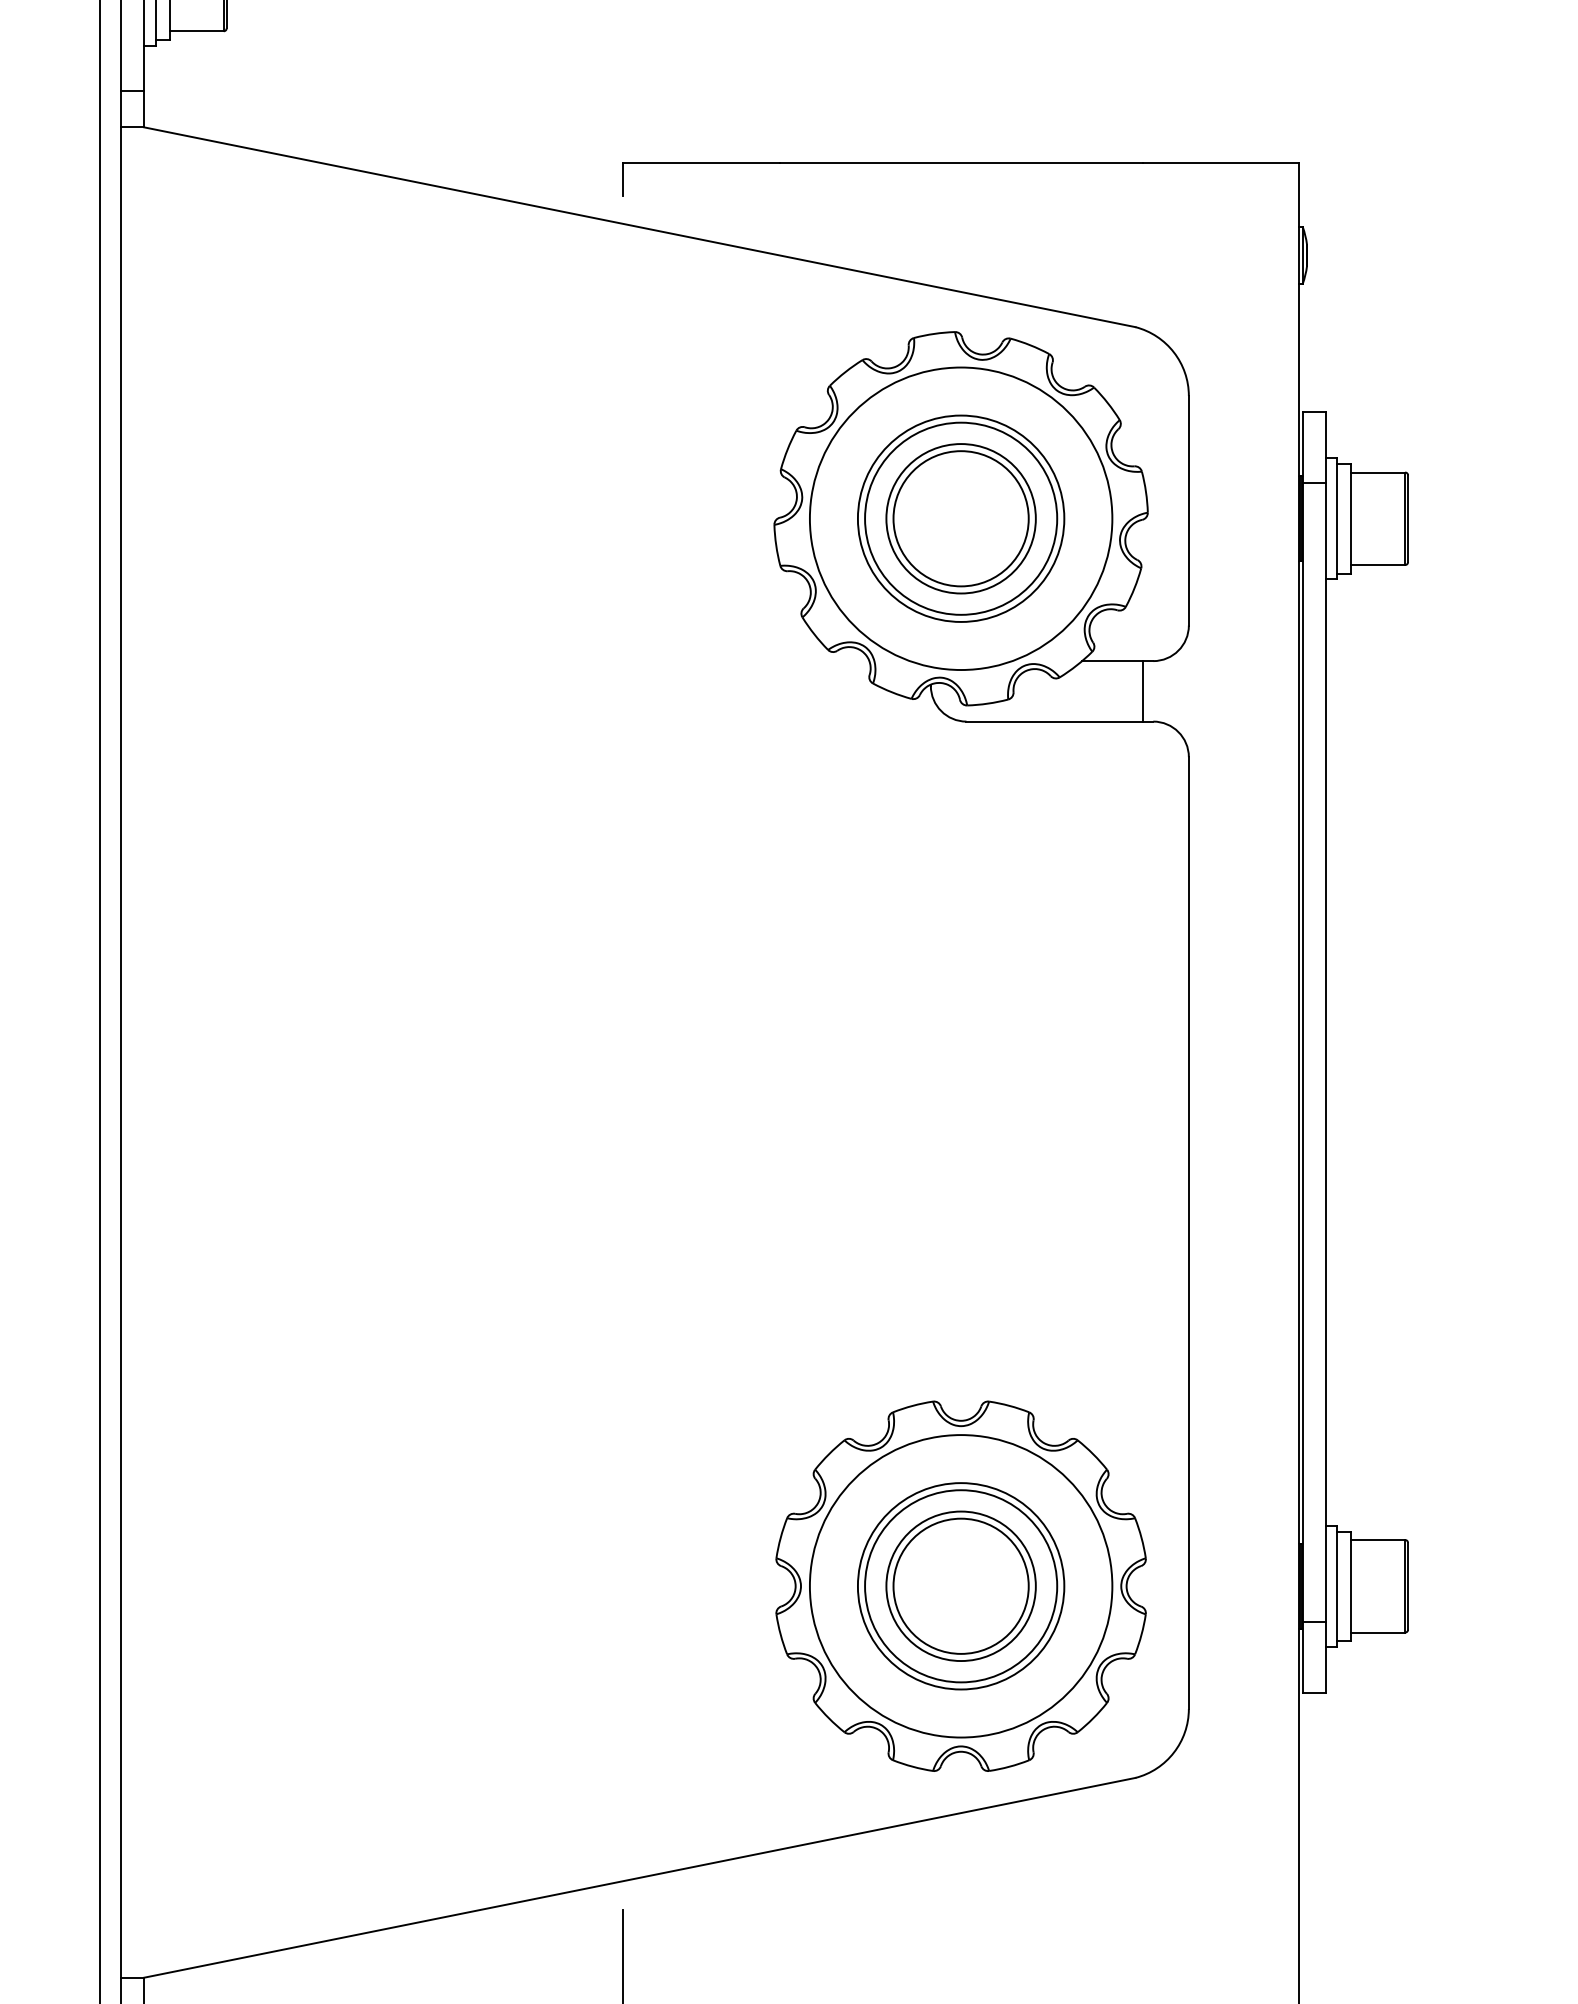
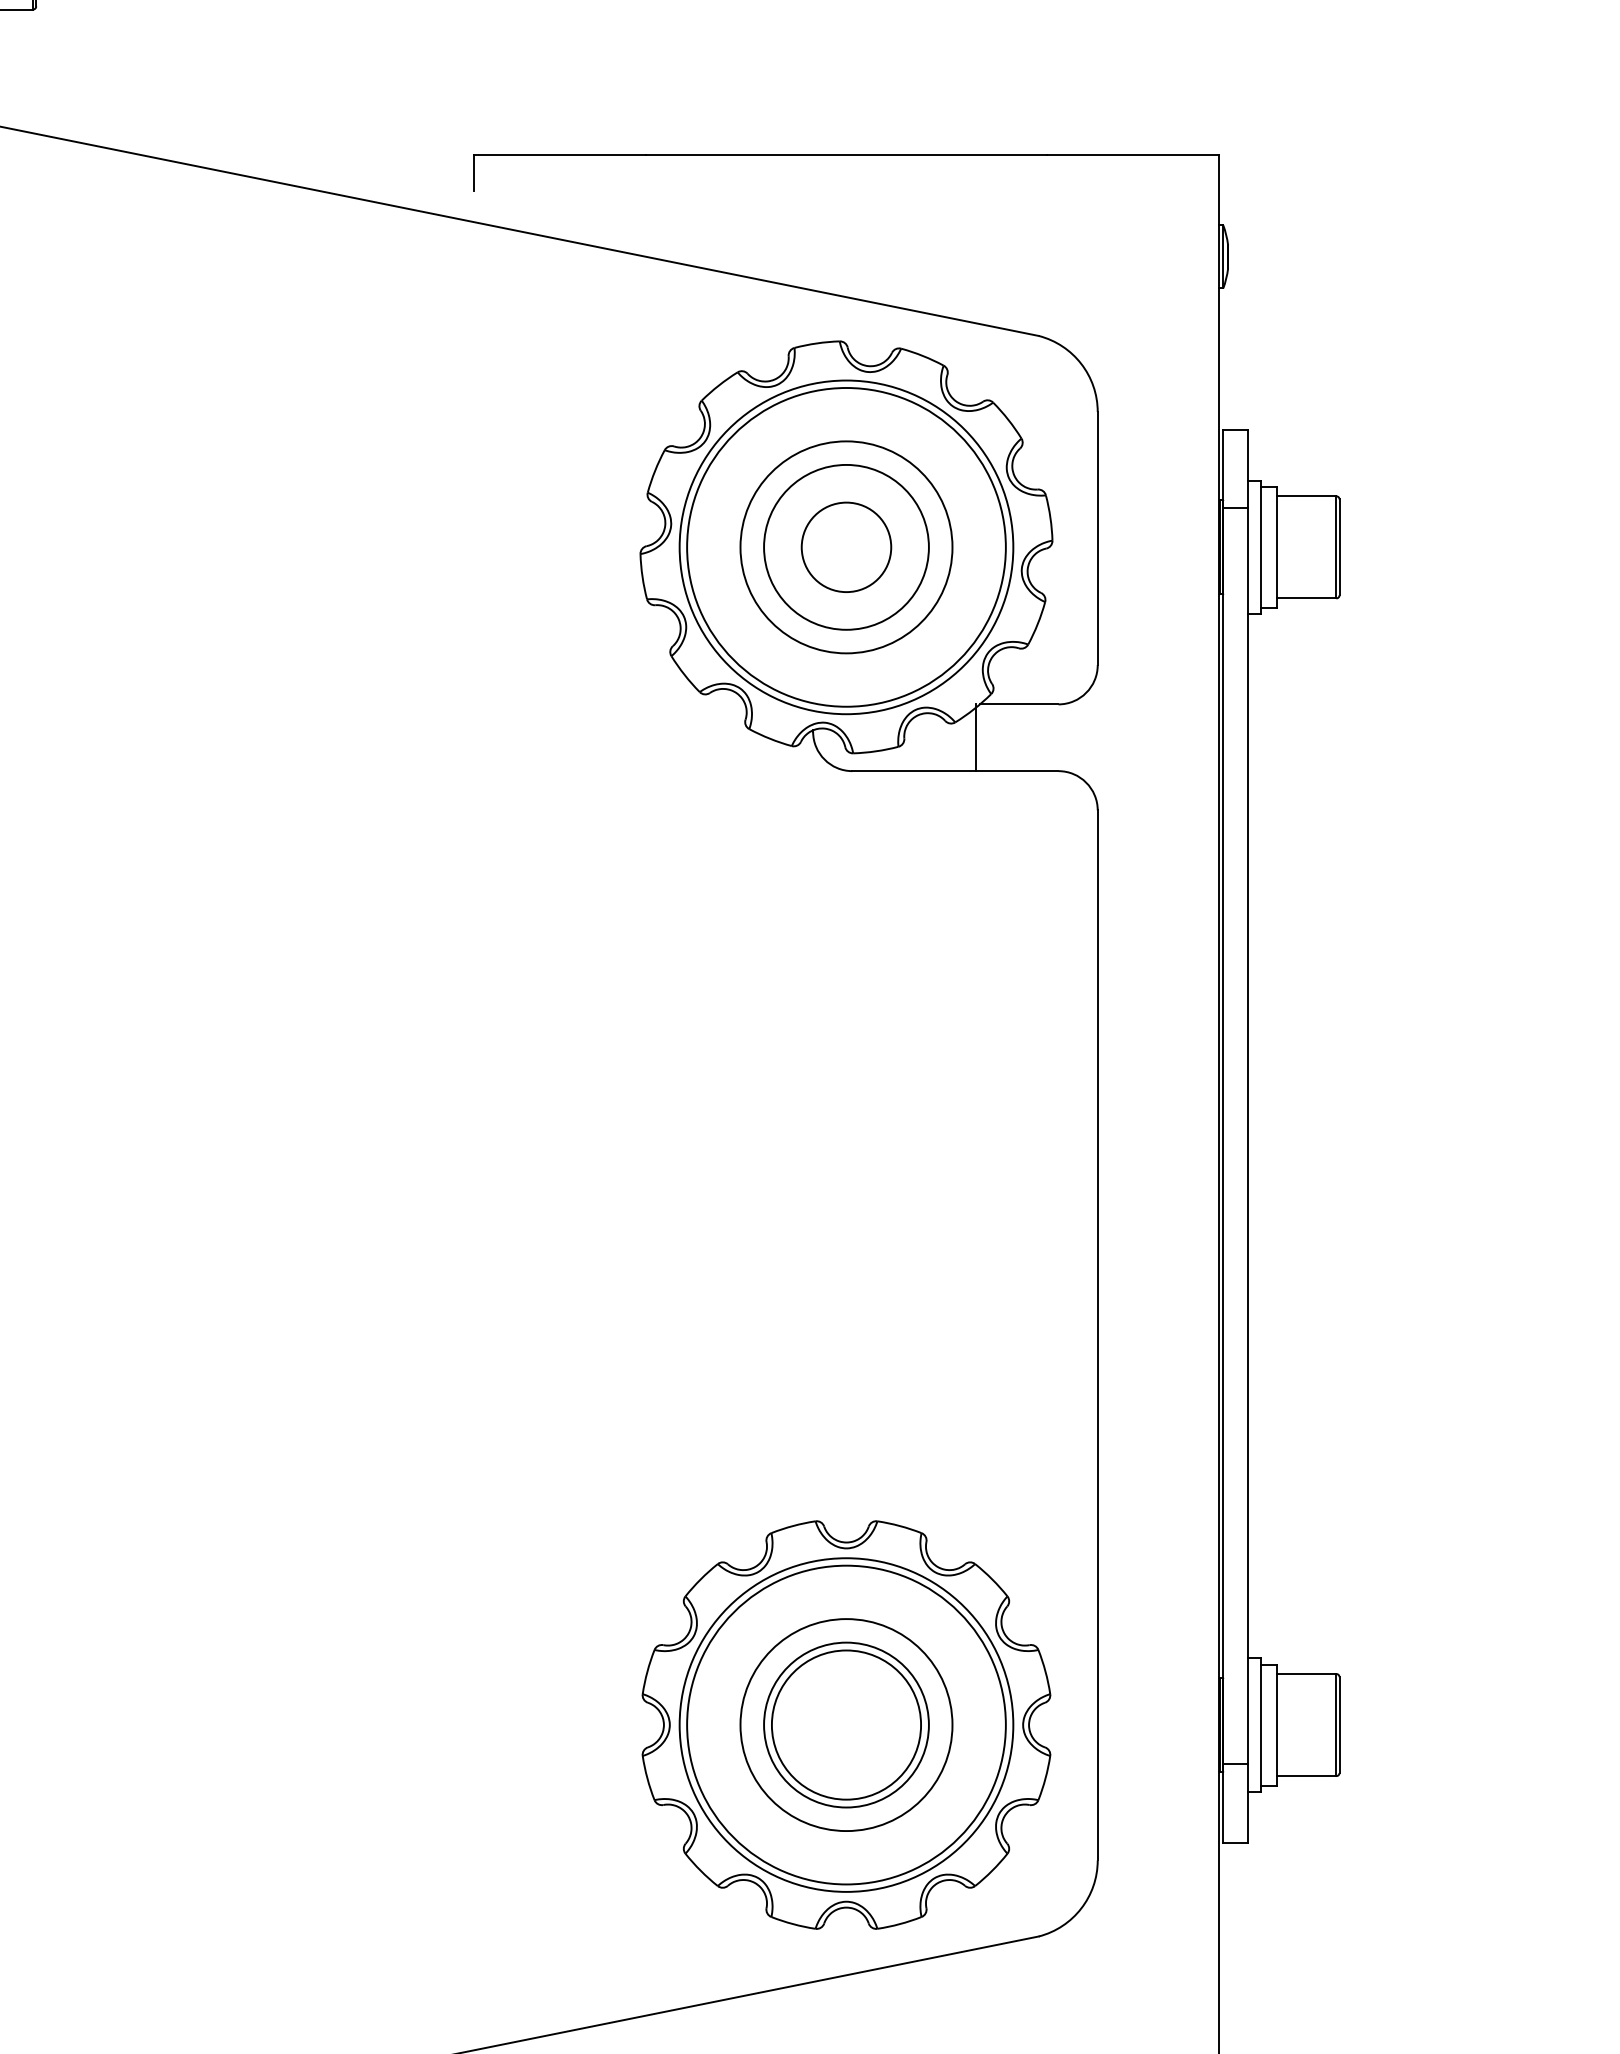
circle: (960, 518) -> (845, 547), size x0.6
circle: (960, 518) -> (845, 547), size x1.4
line: (1142, 691) -> (975, 737), moved
circle: (960, 1586) -> (845, 1725), size x1.4

